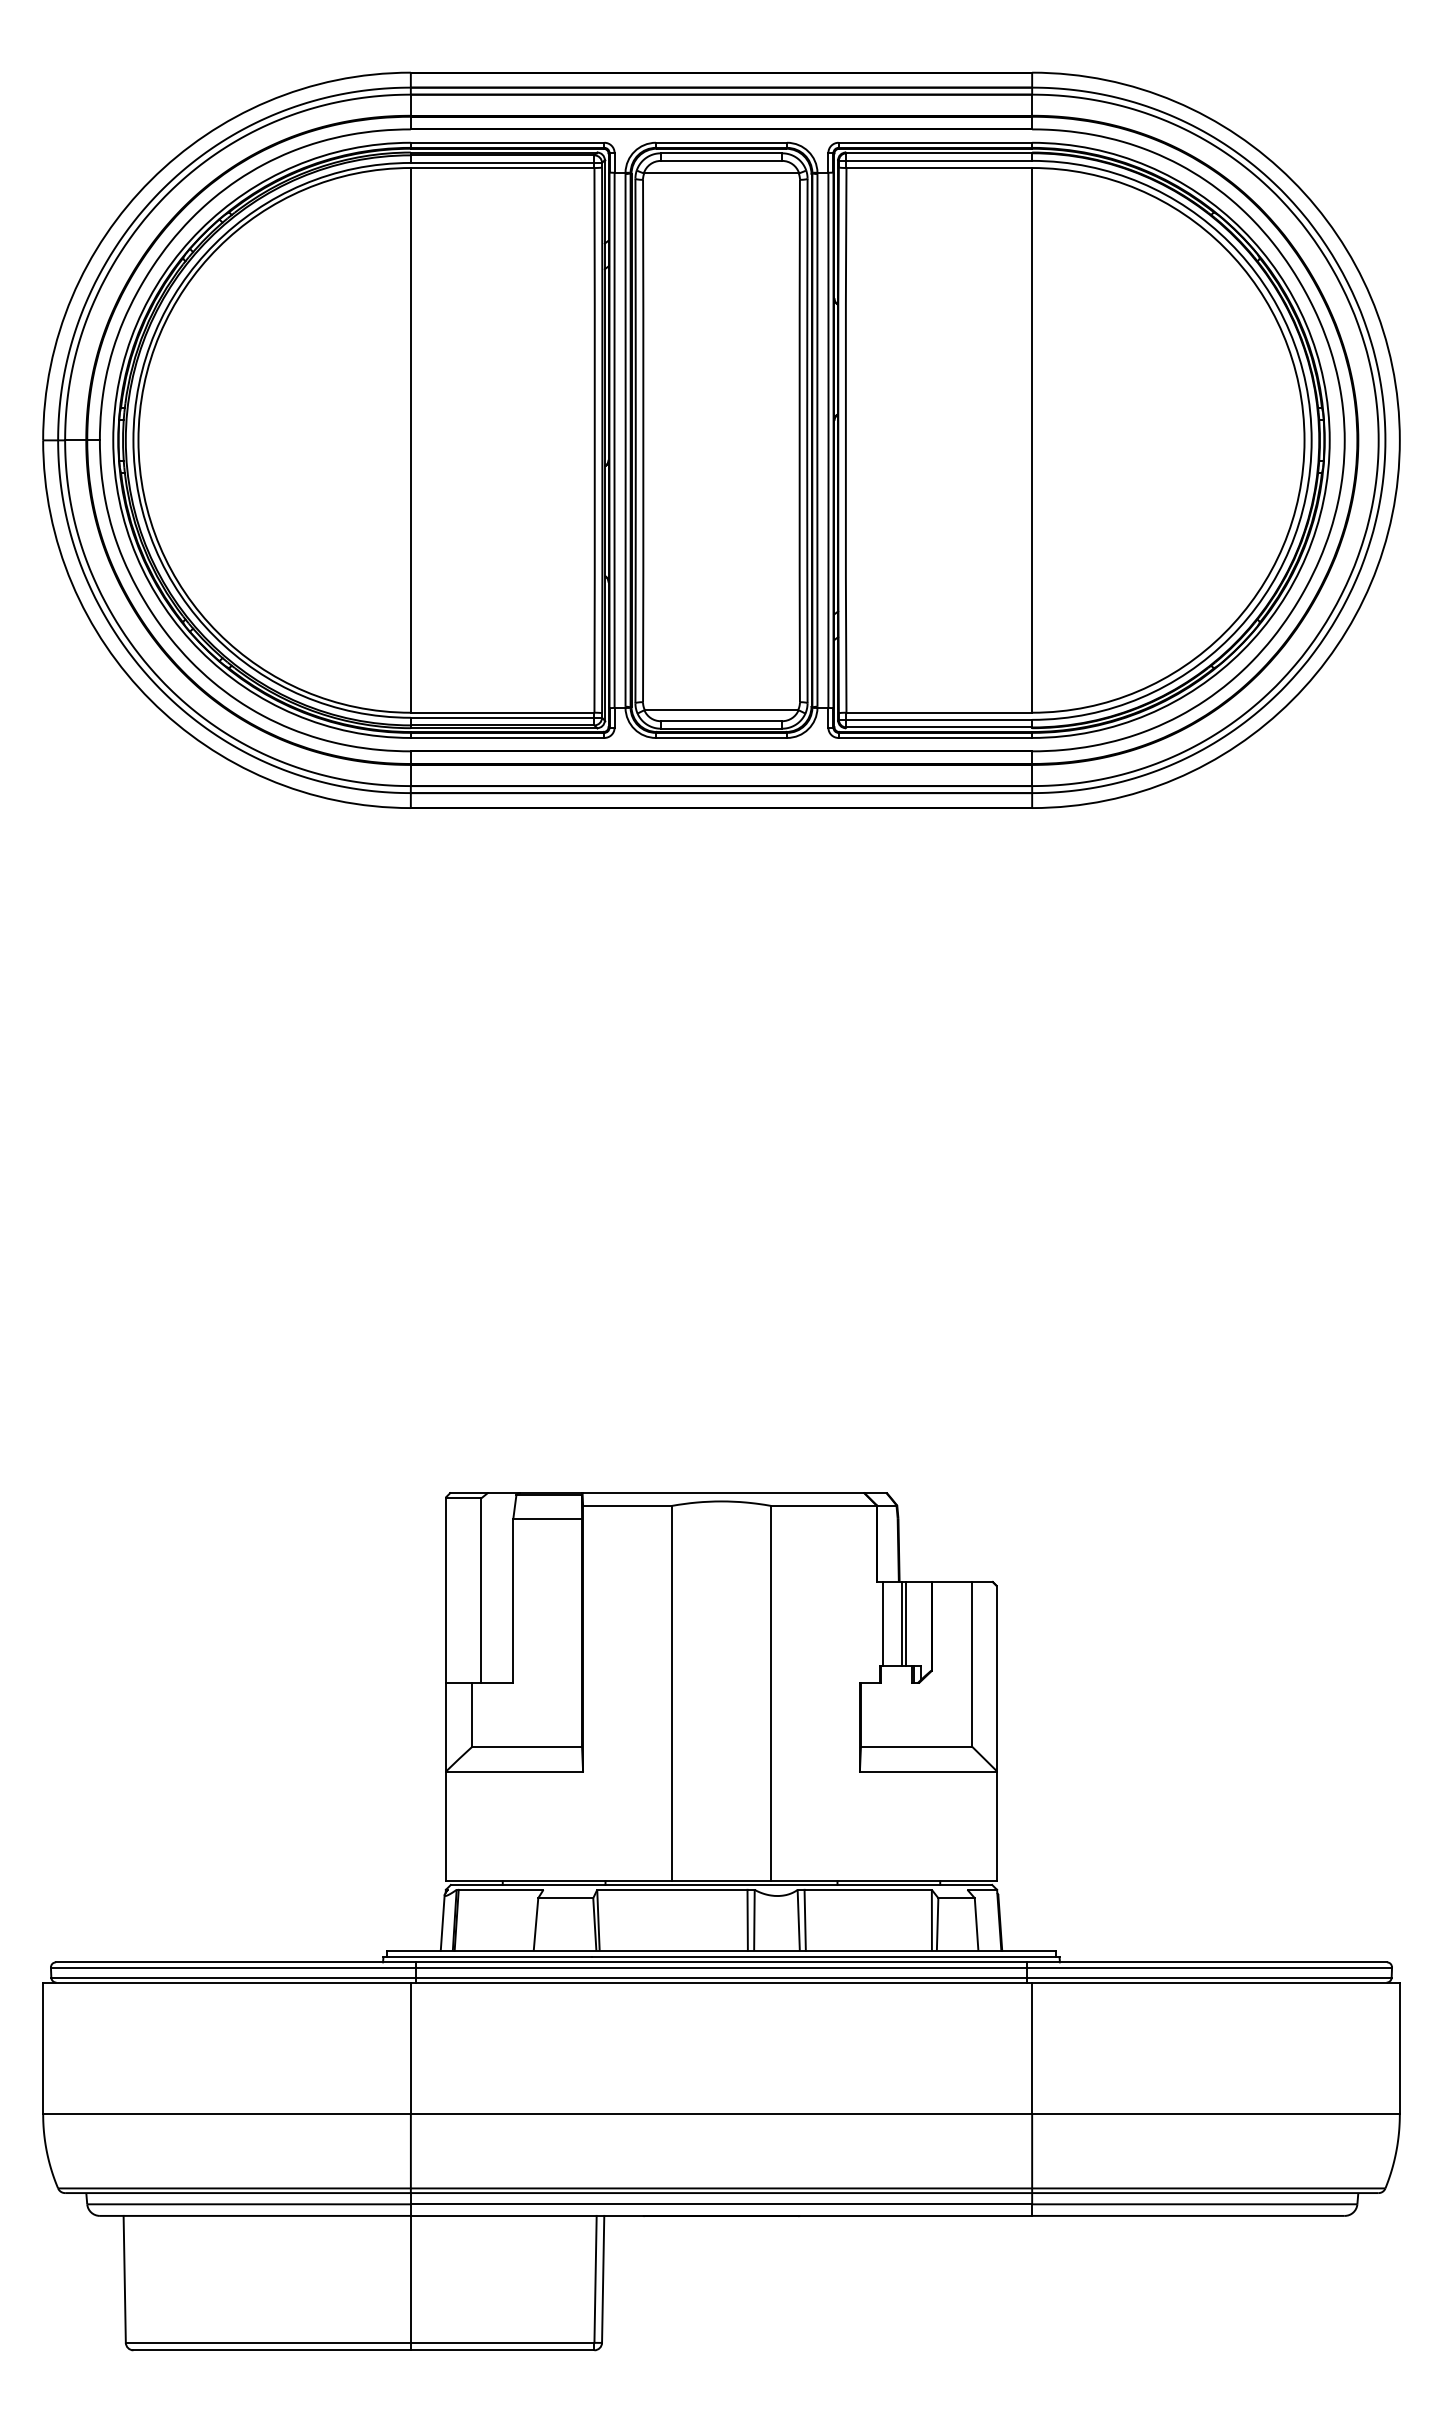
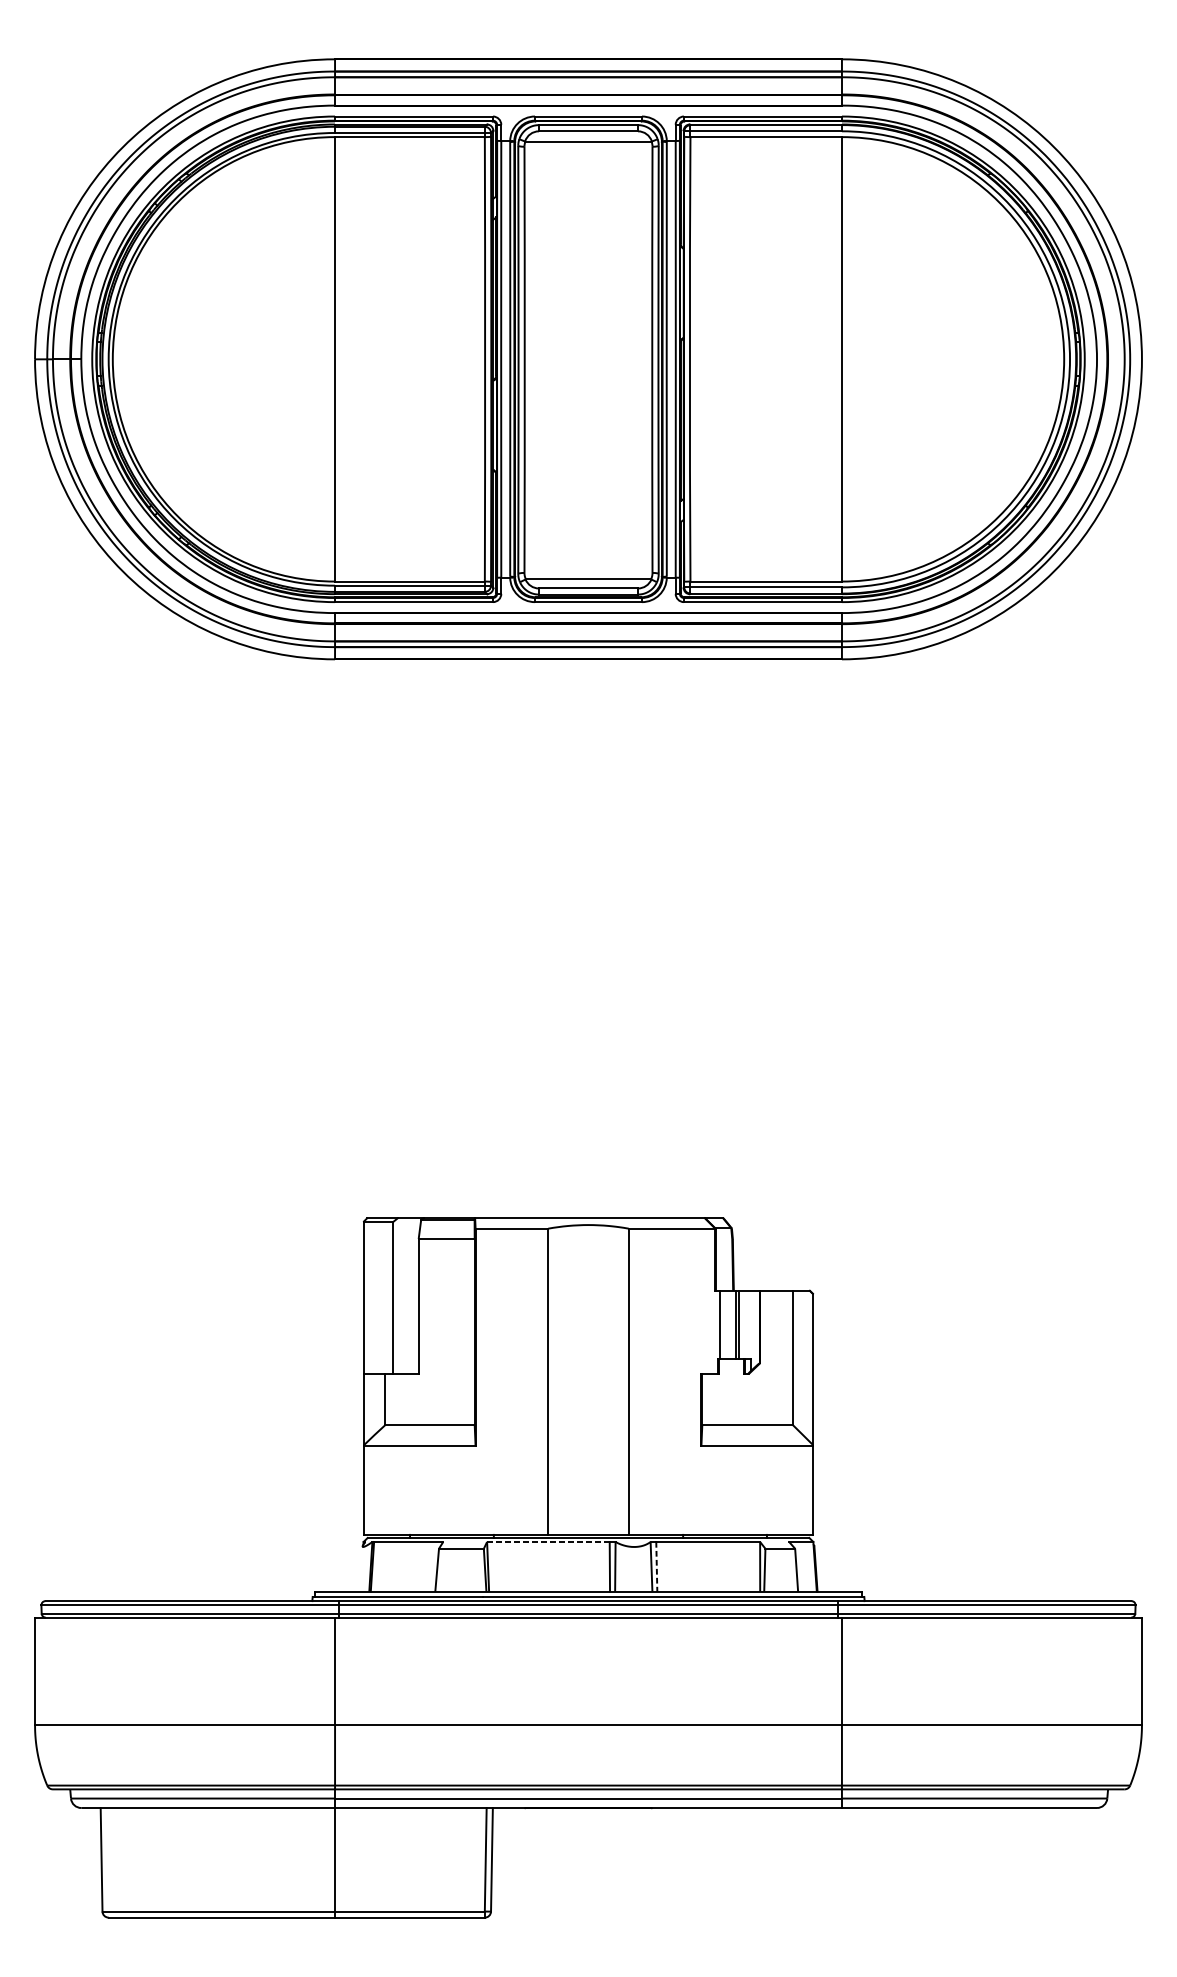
line: (671, 1889) -> (547, 1541), solid -> dashed
line: (805, 1920) -> (657, 1566), solid -> dashed
line: (442, 1922) -> (360, 1568), removed

